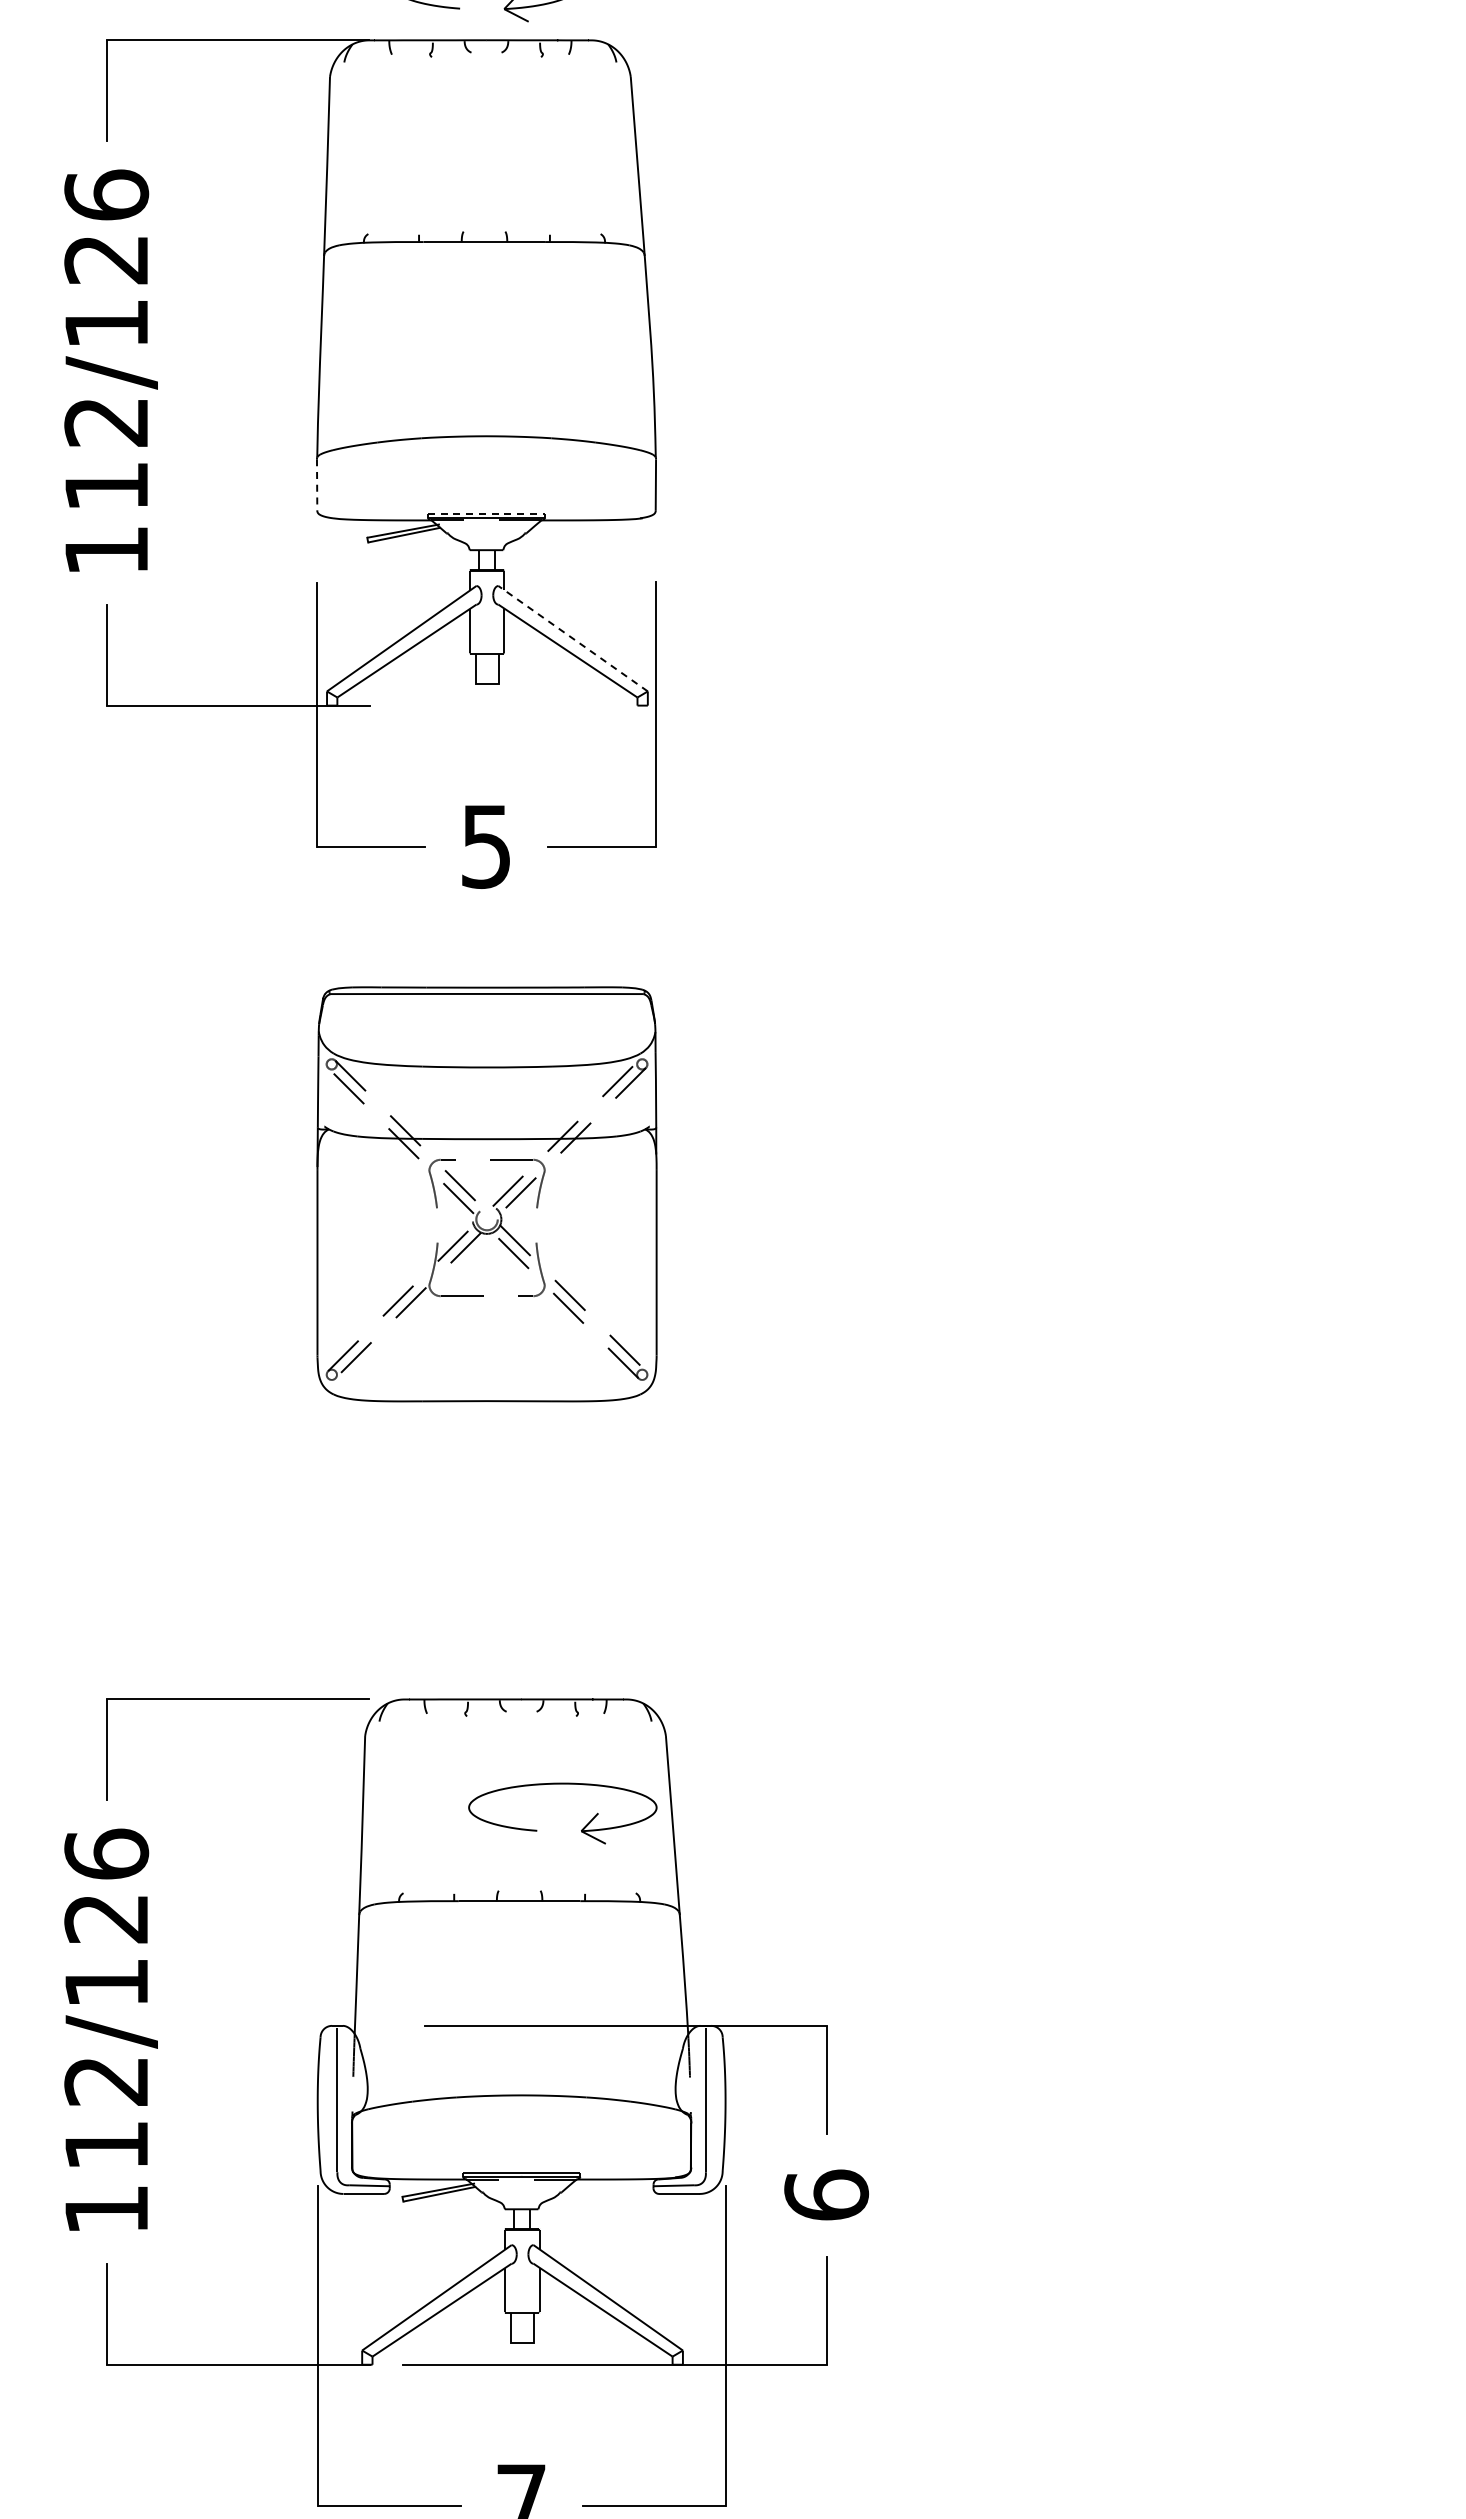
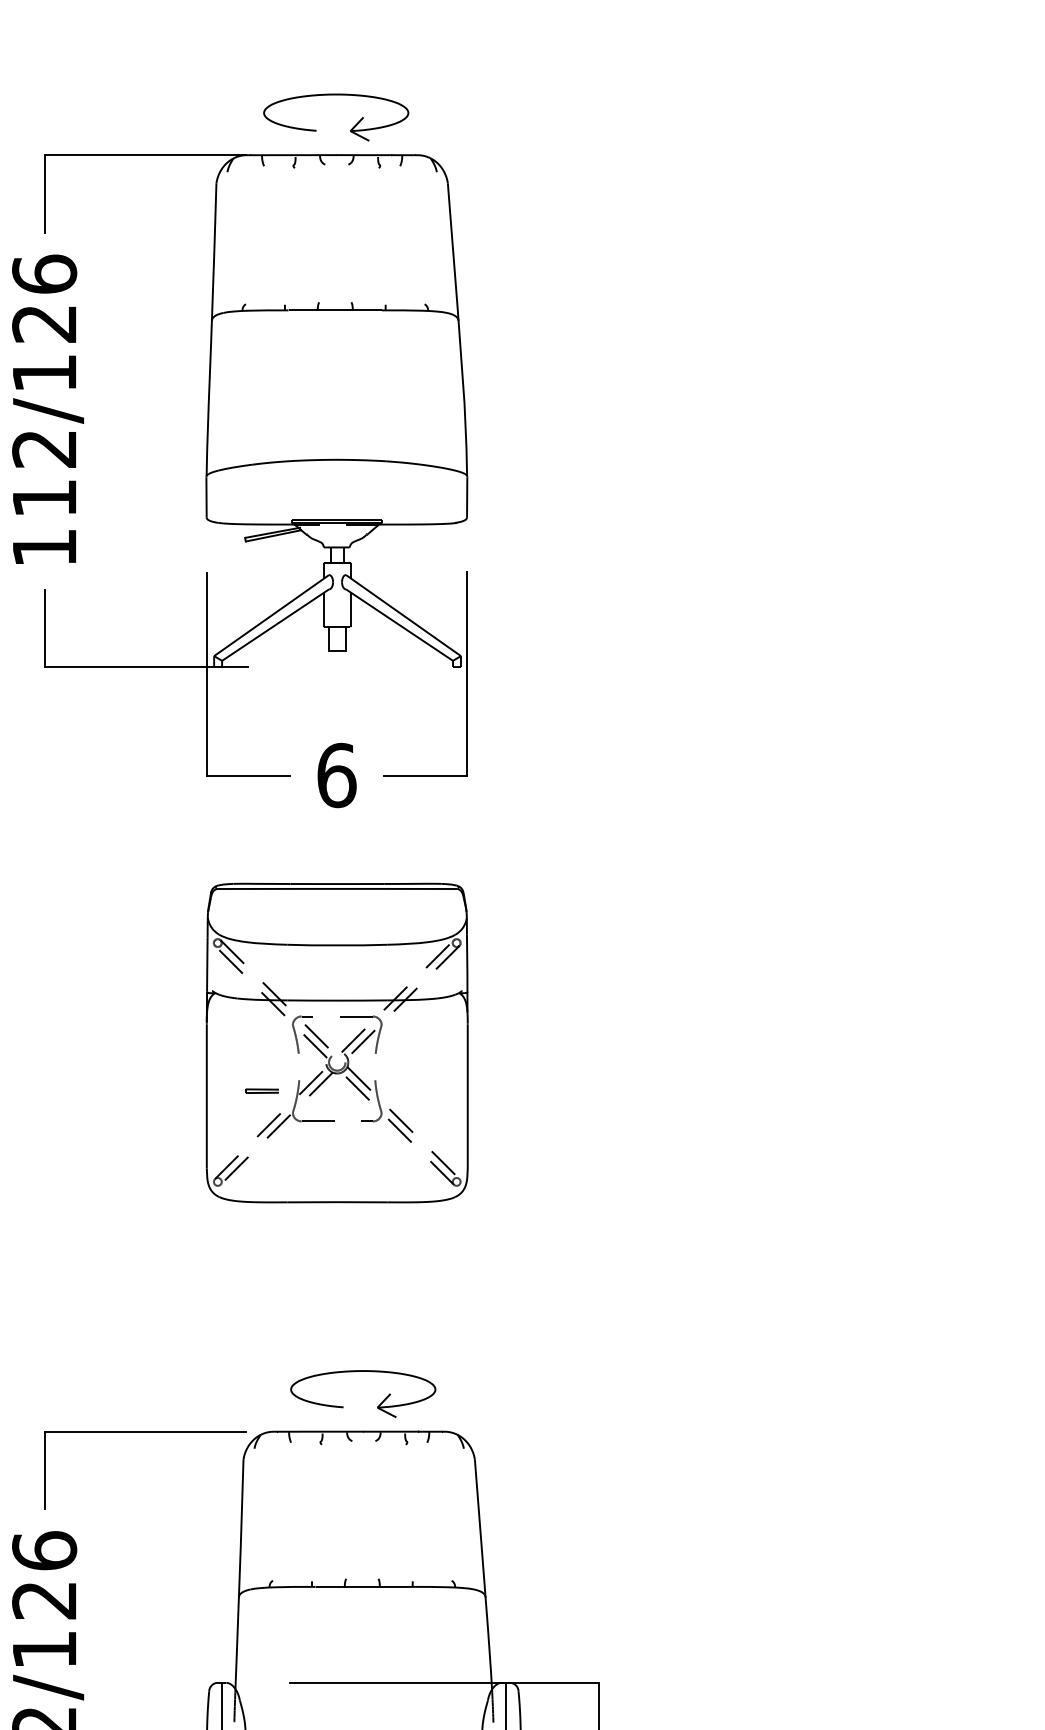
line: (317, 485) -> (206, 497), dashed -> solid
line: (486, 513) -> (336, 519), dashed -> solid
line: (572, 638) -> (403, 615), dashed -> solid
text: (486, 846) -> (336, 775), 5 -> 6
part: (389, 1256) -> (262, 1090), added
part: (581, 1829) -> (377, 1406), moved

